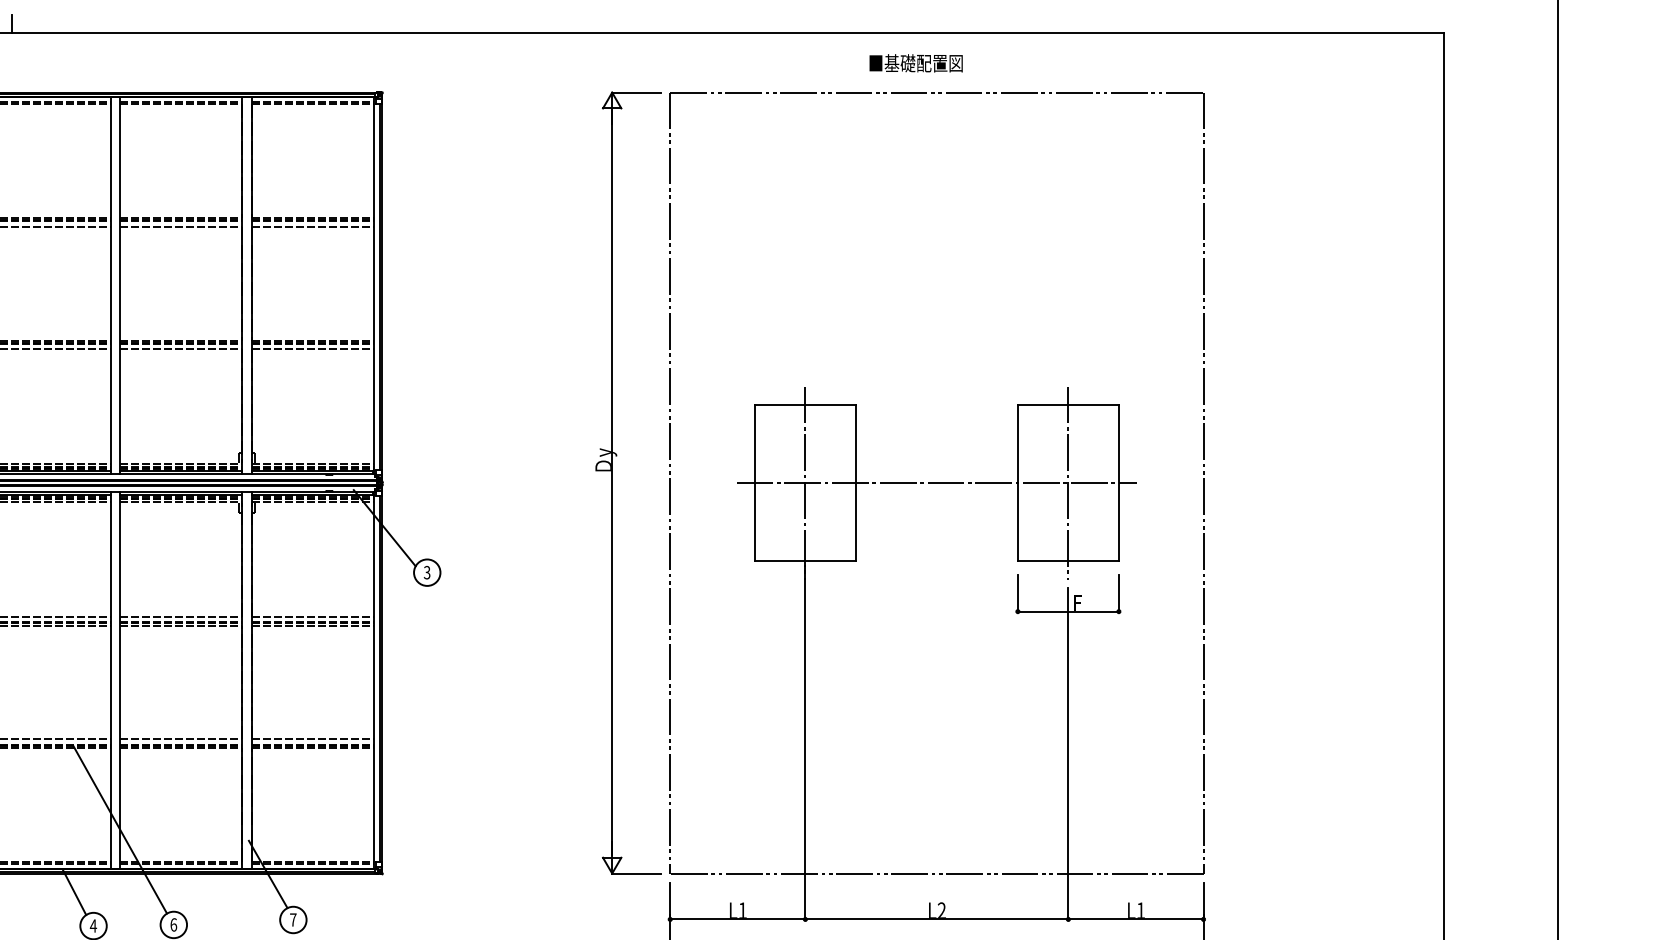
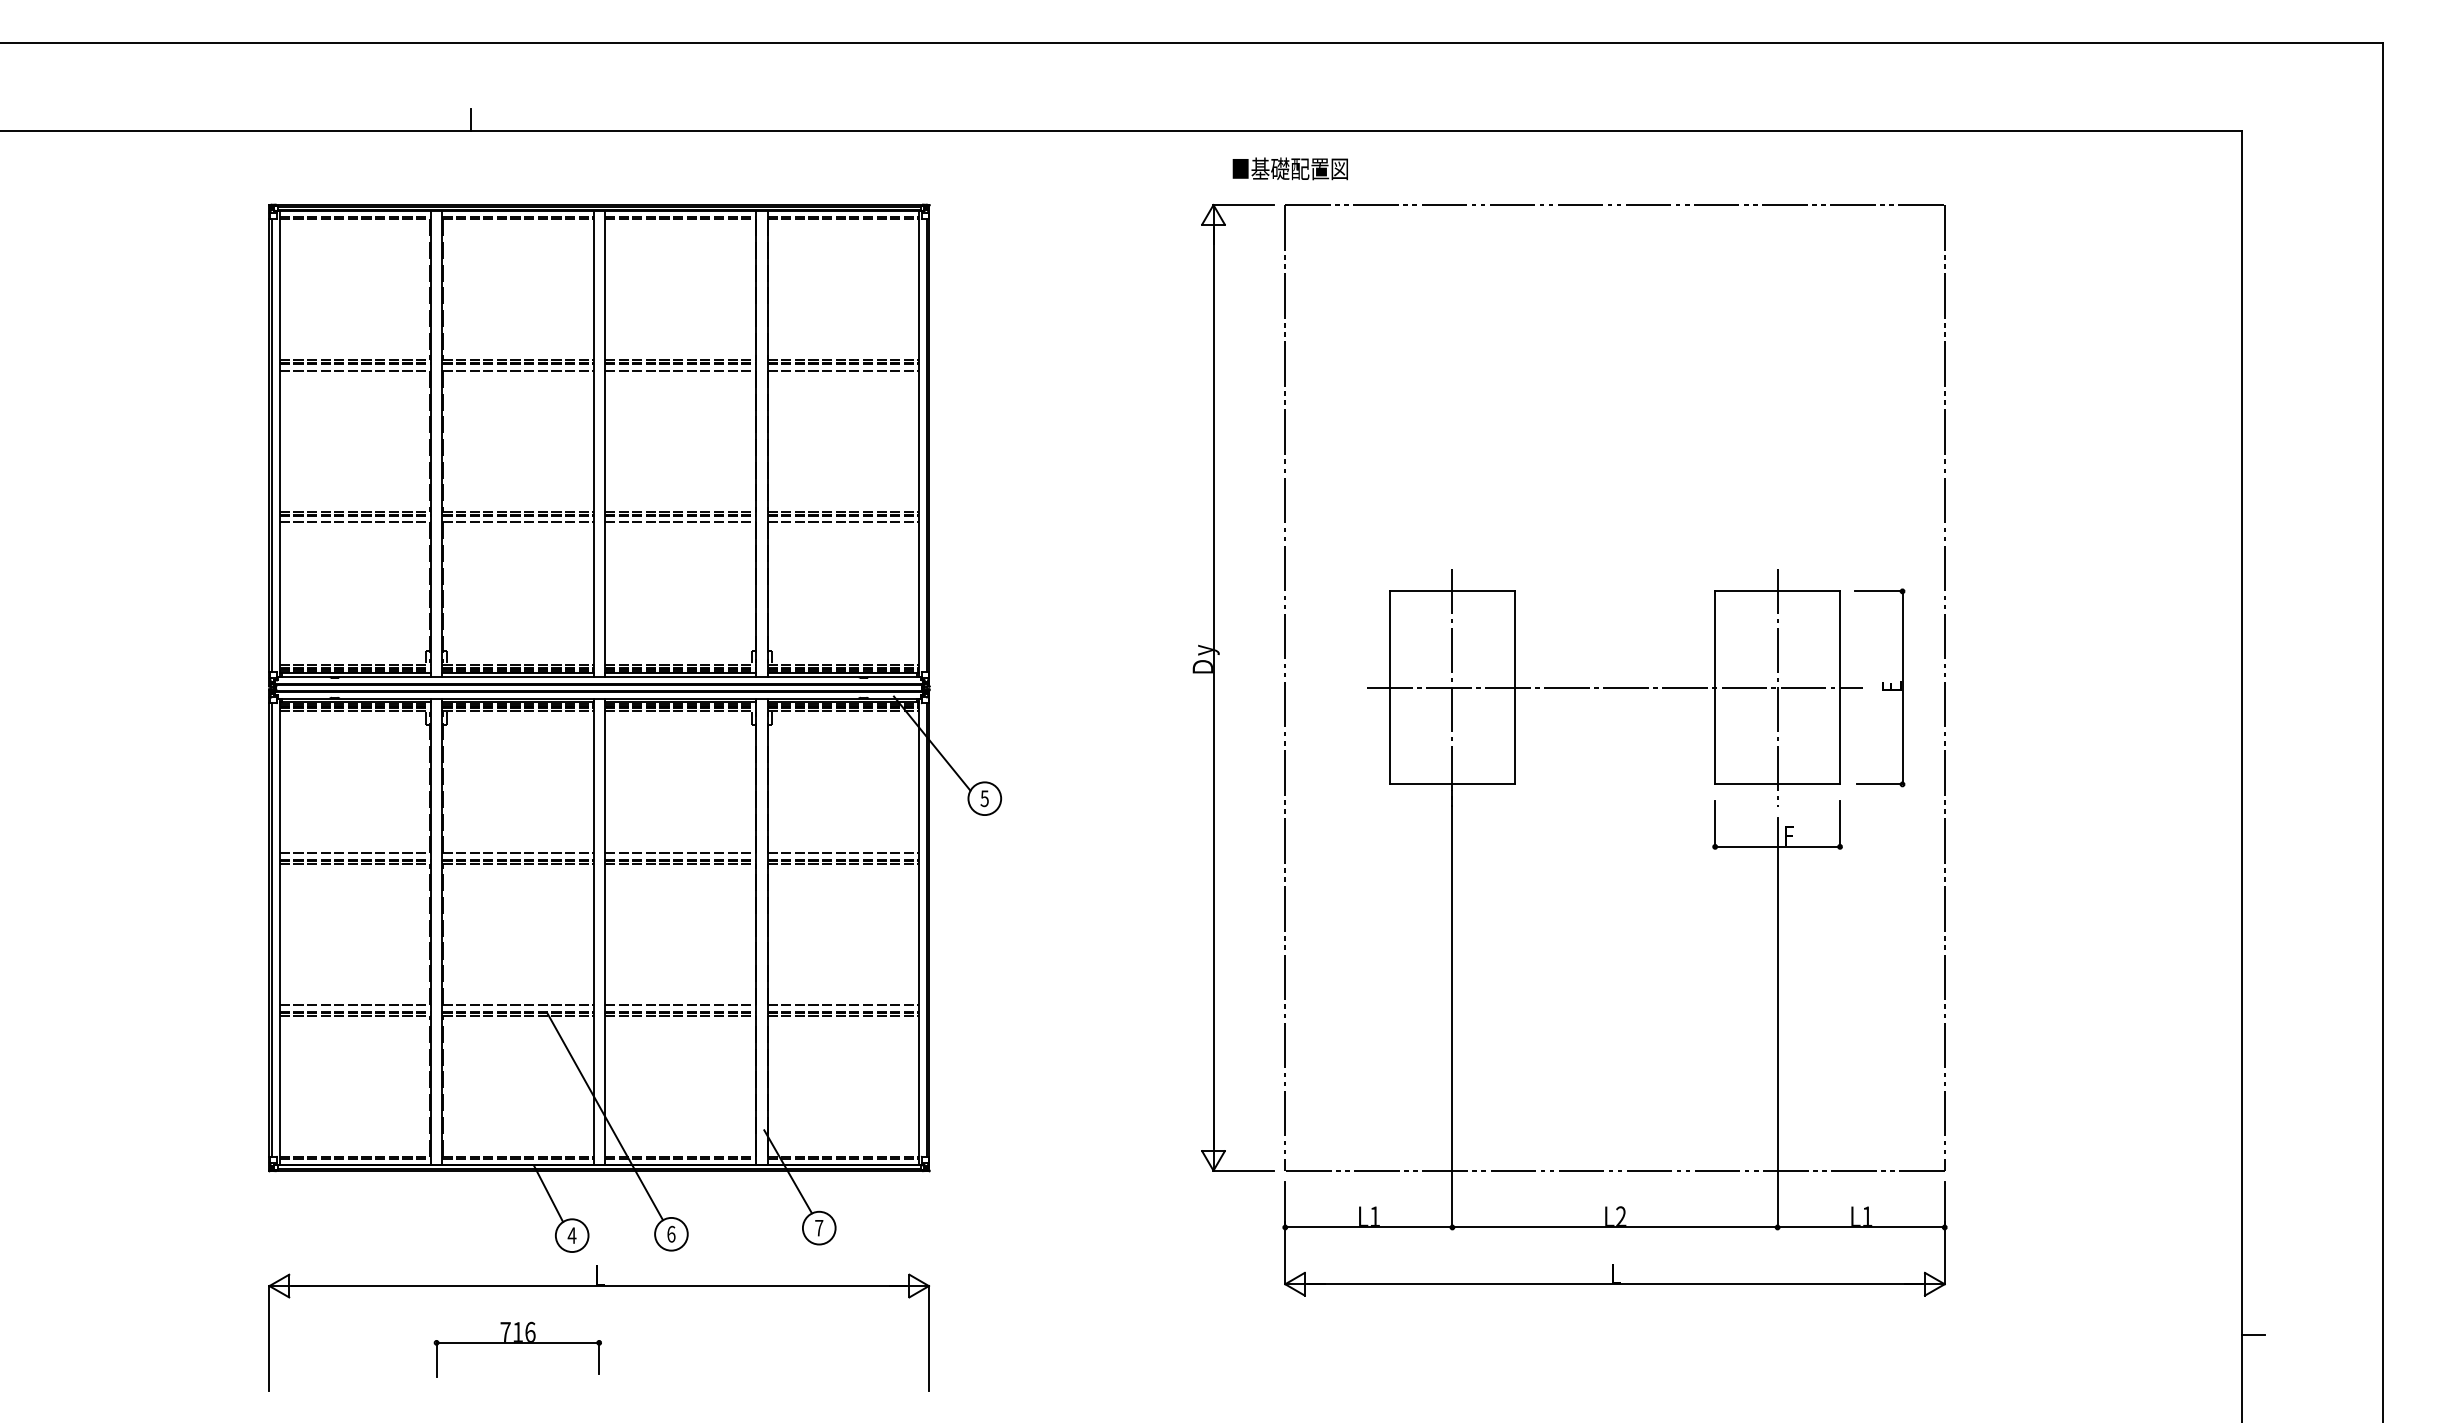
text: (915, 63) -> (1289, 168), moved
part: (1150, 482) -> (1879, 687), added
text: (426, 572) -> (984, 798), 3 -> 5

